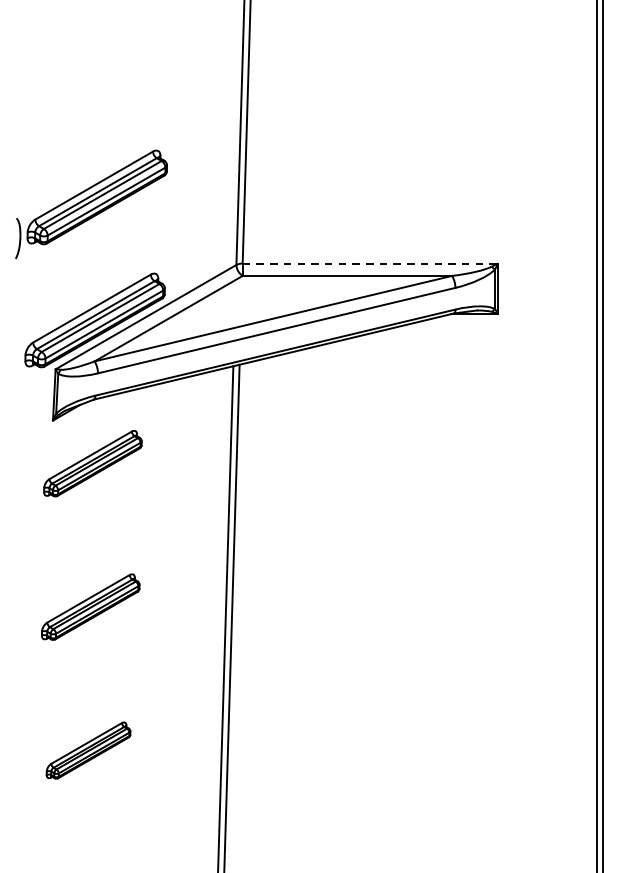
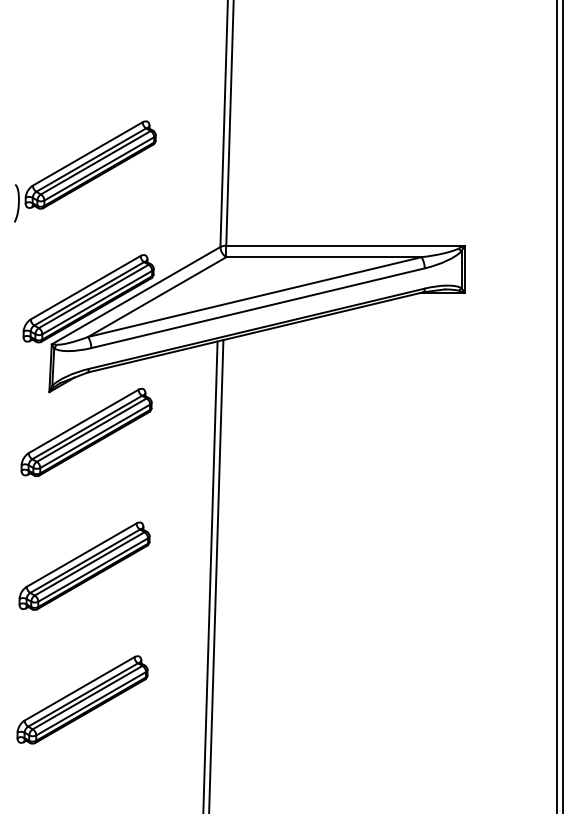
part: (91, 204) -> (85, 171), moved
line: (371, 263) -> (346, 245), dashed -> solid
part: (92, 462) -> (86, 431), size x1.43
part: (90, 606) -> (84, 565), size x1.43
part: (88, 750) -> (82, 699), size x1.67

